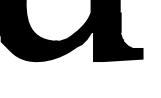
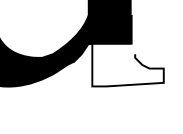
fill: (116, 46) -> (125, 64), removed

